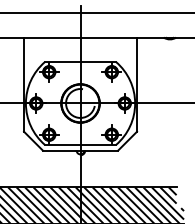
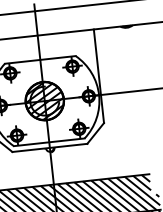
hatch: (80, 103) -> (44, 101), added

